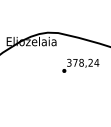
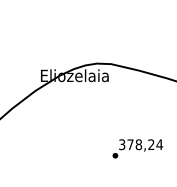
text: (80, 65) -> (137, 148), moved

